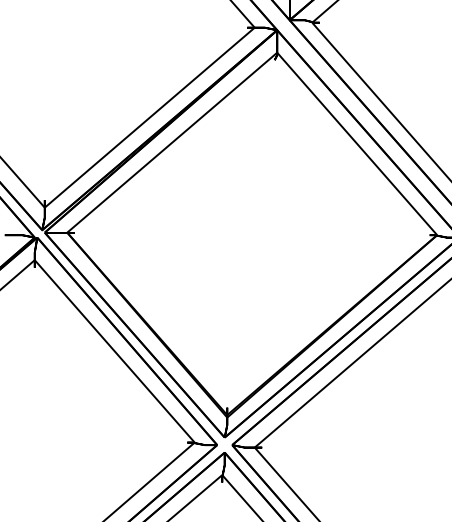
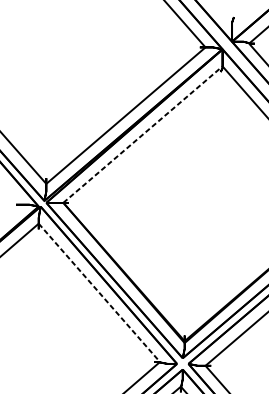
line: (172, 142) -> (143, 134), solid -> dashed
line: (115, 351) -> (99, 292), solid -> dashed

